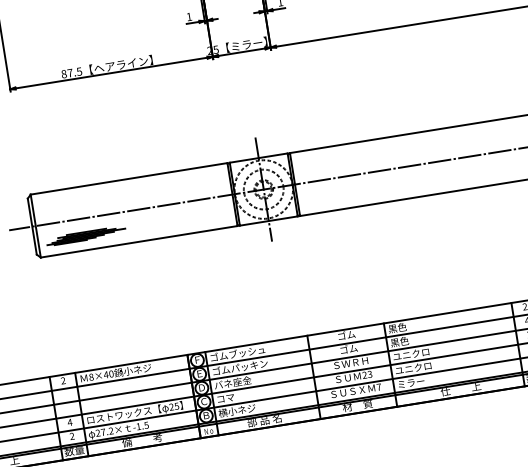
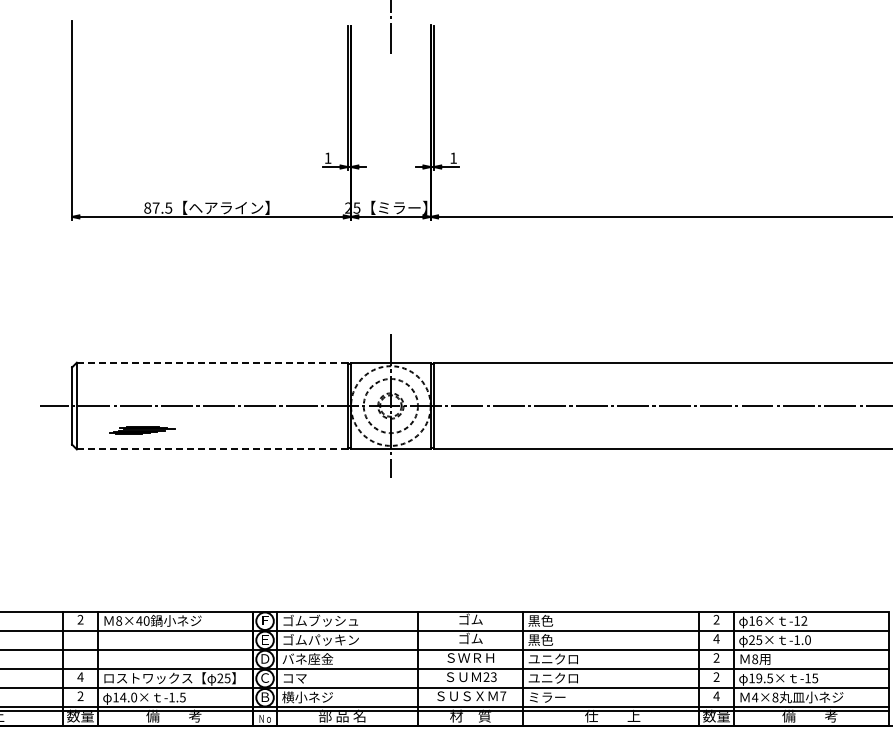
line: (128, 178) -> (211, 362), solid -> dashed
part: (86, 236) -> (142, 430), size x0.6
line: (138, 241) -> (211, 449), solid -> dashed
text: (104, 432) -> (125, 697), 27.2× -> 14.0×

